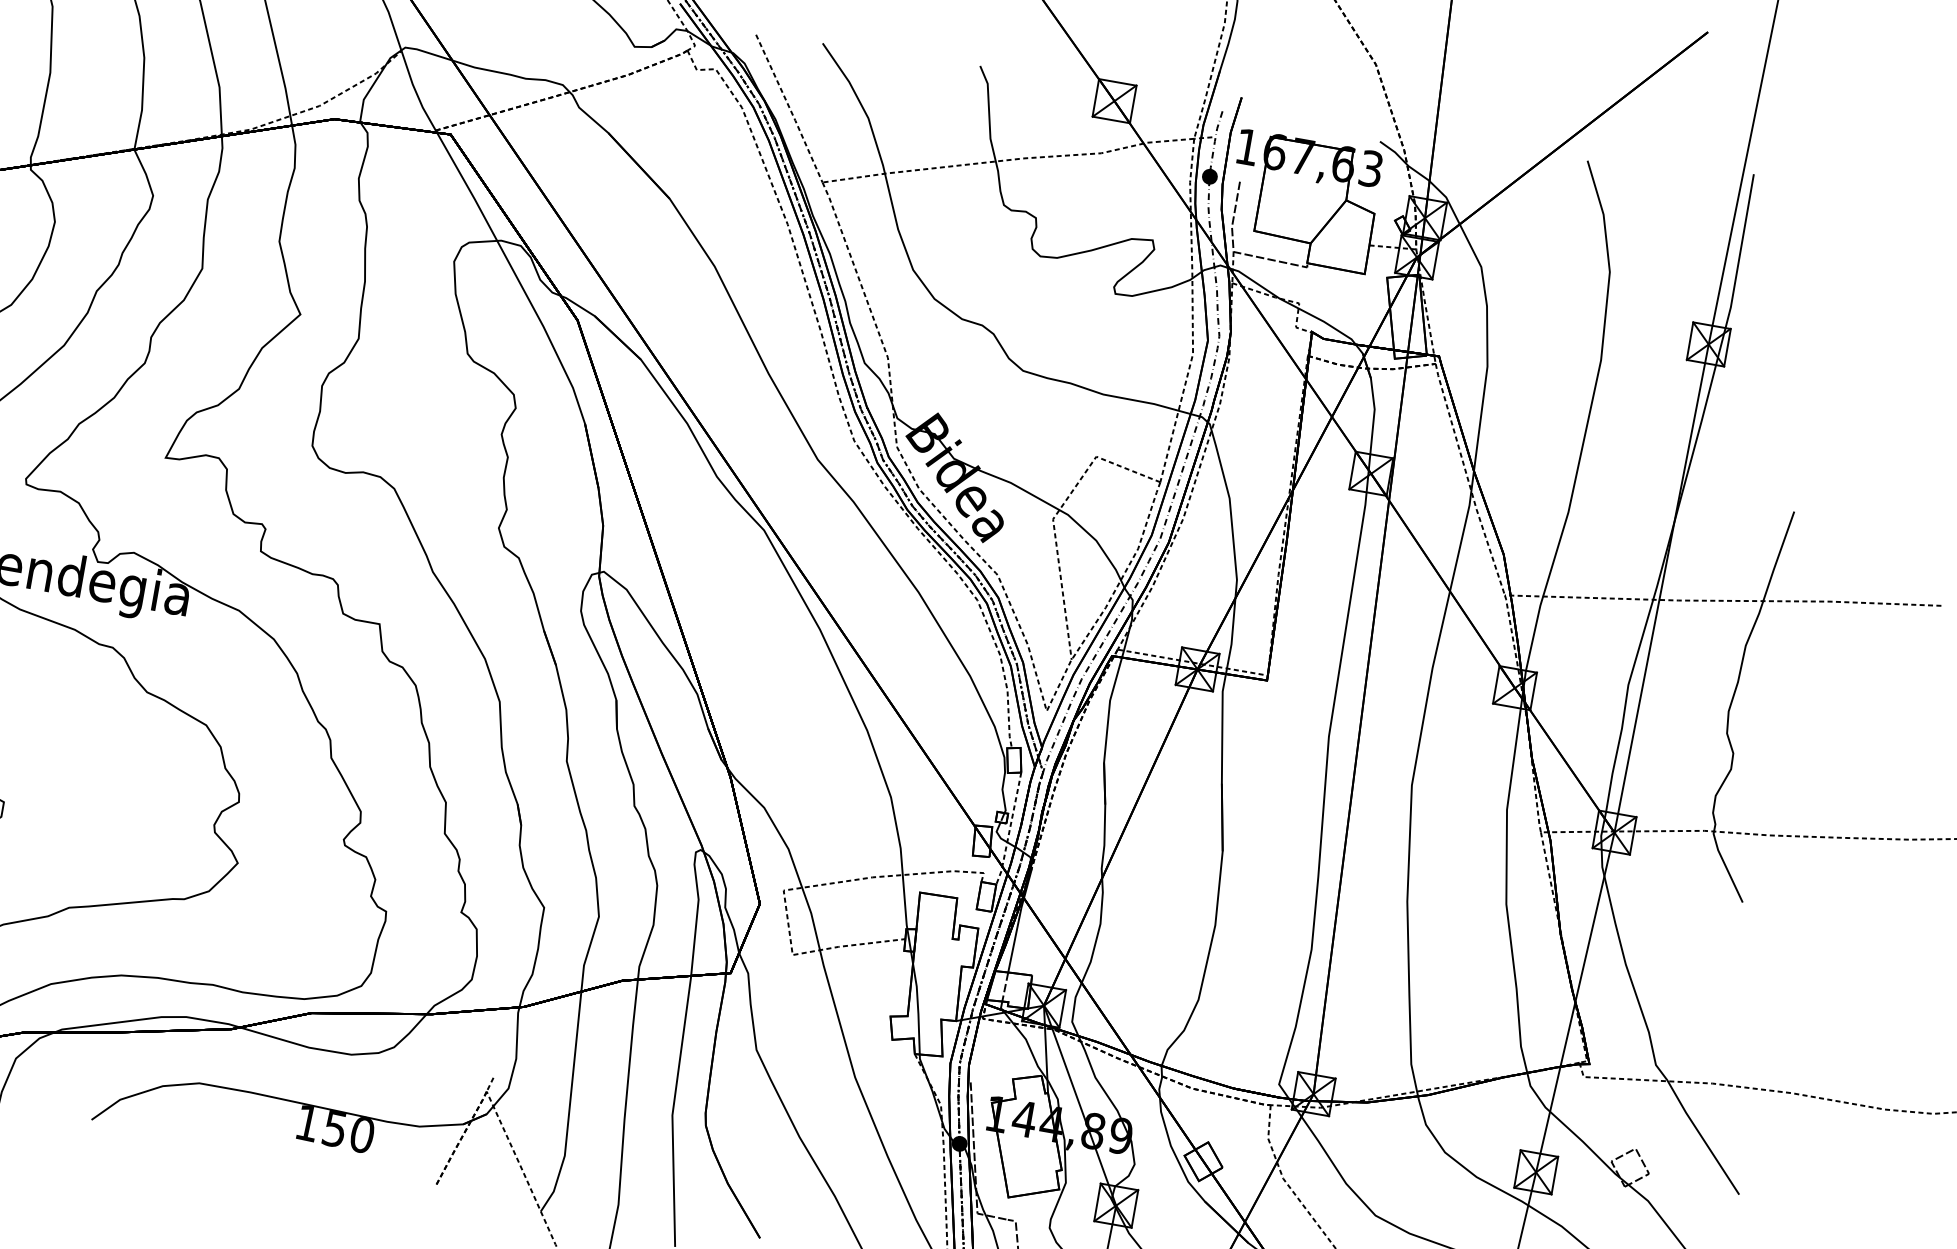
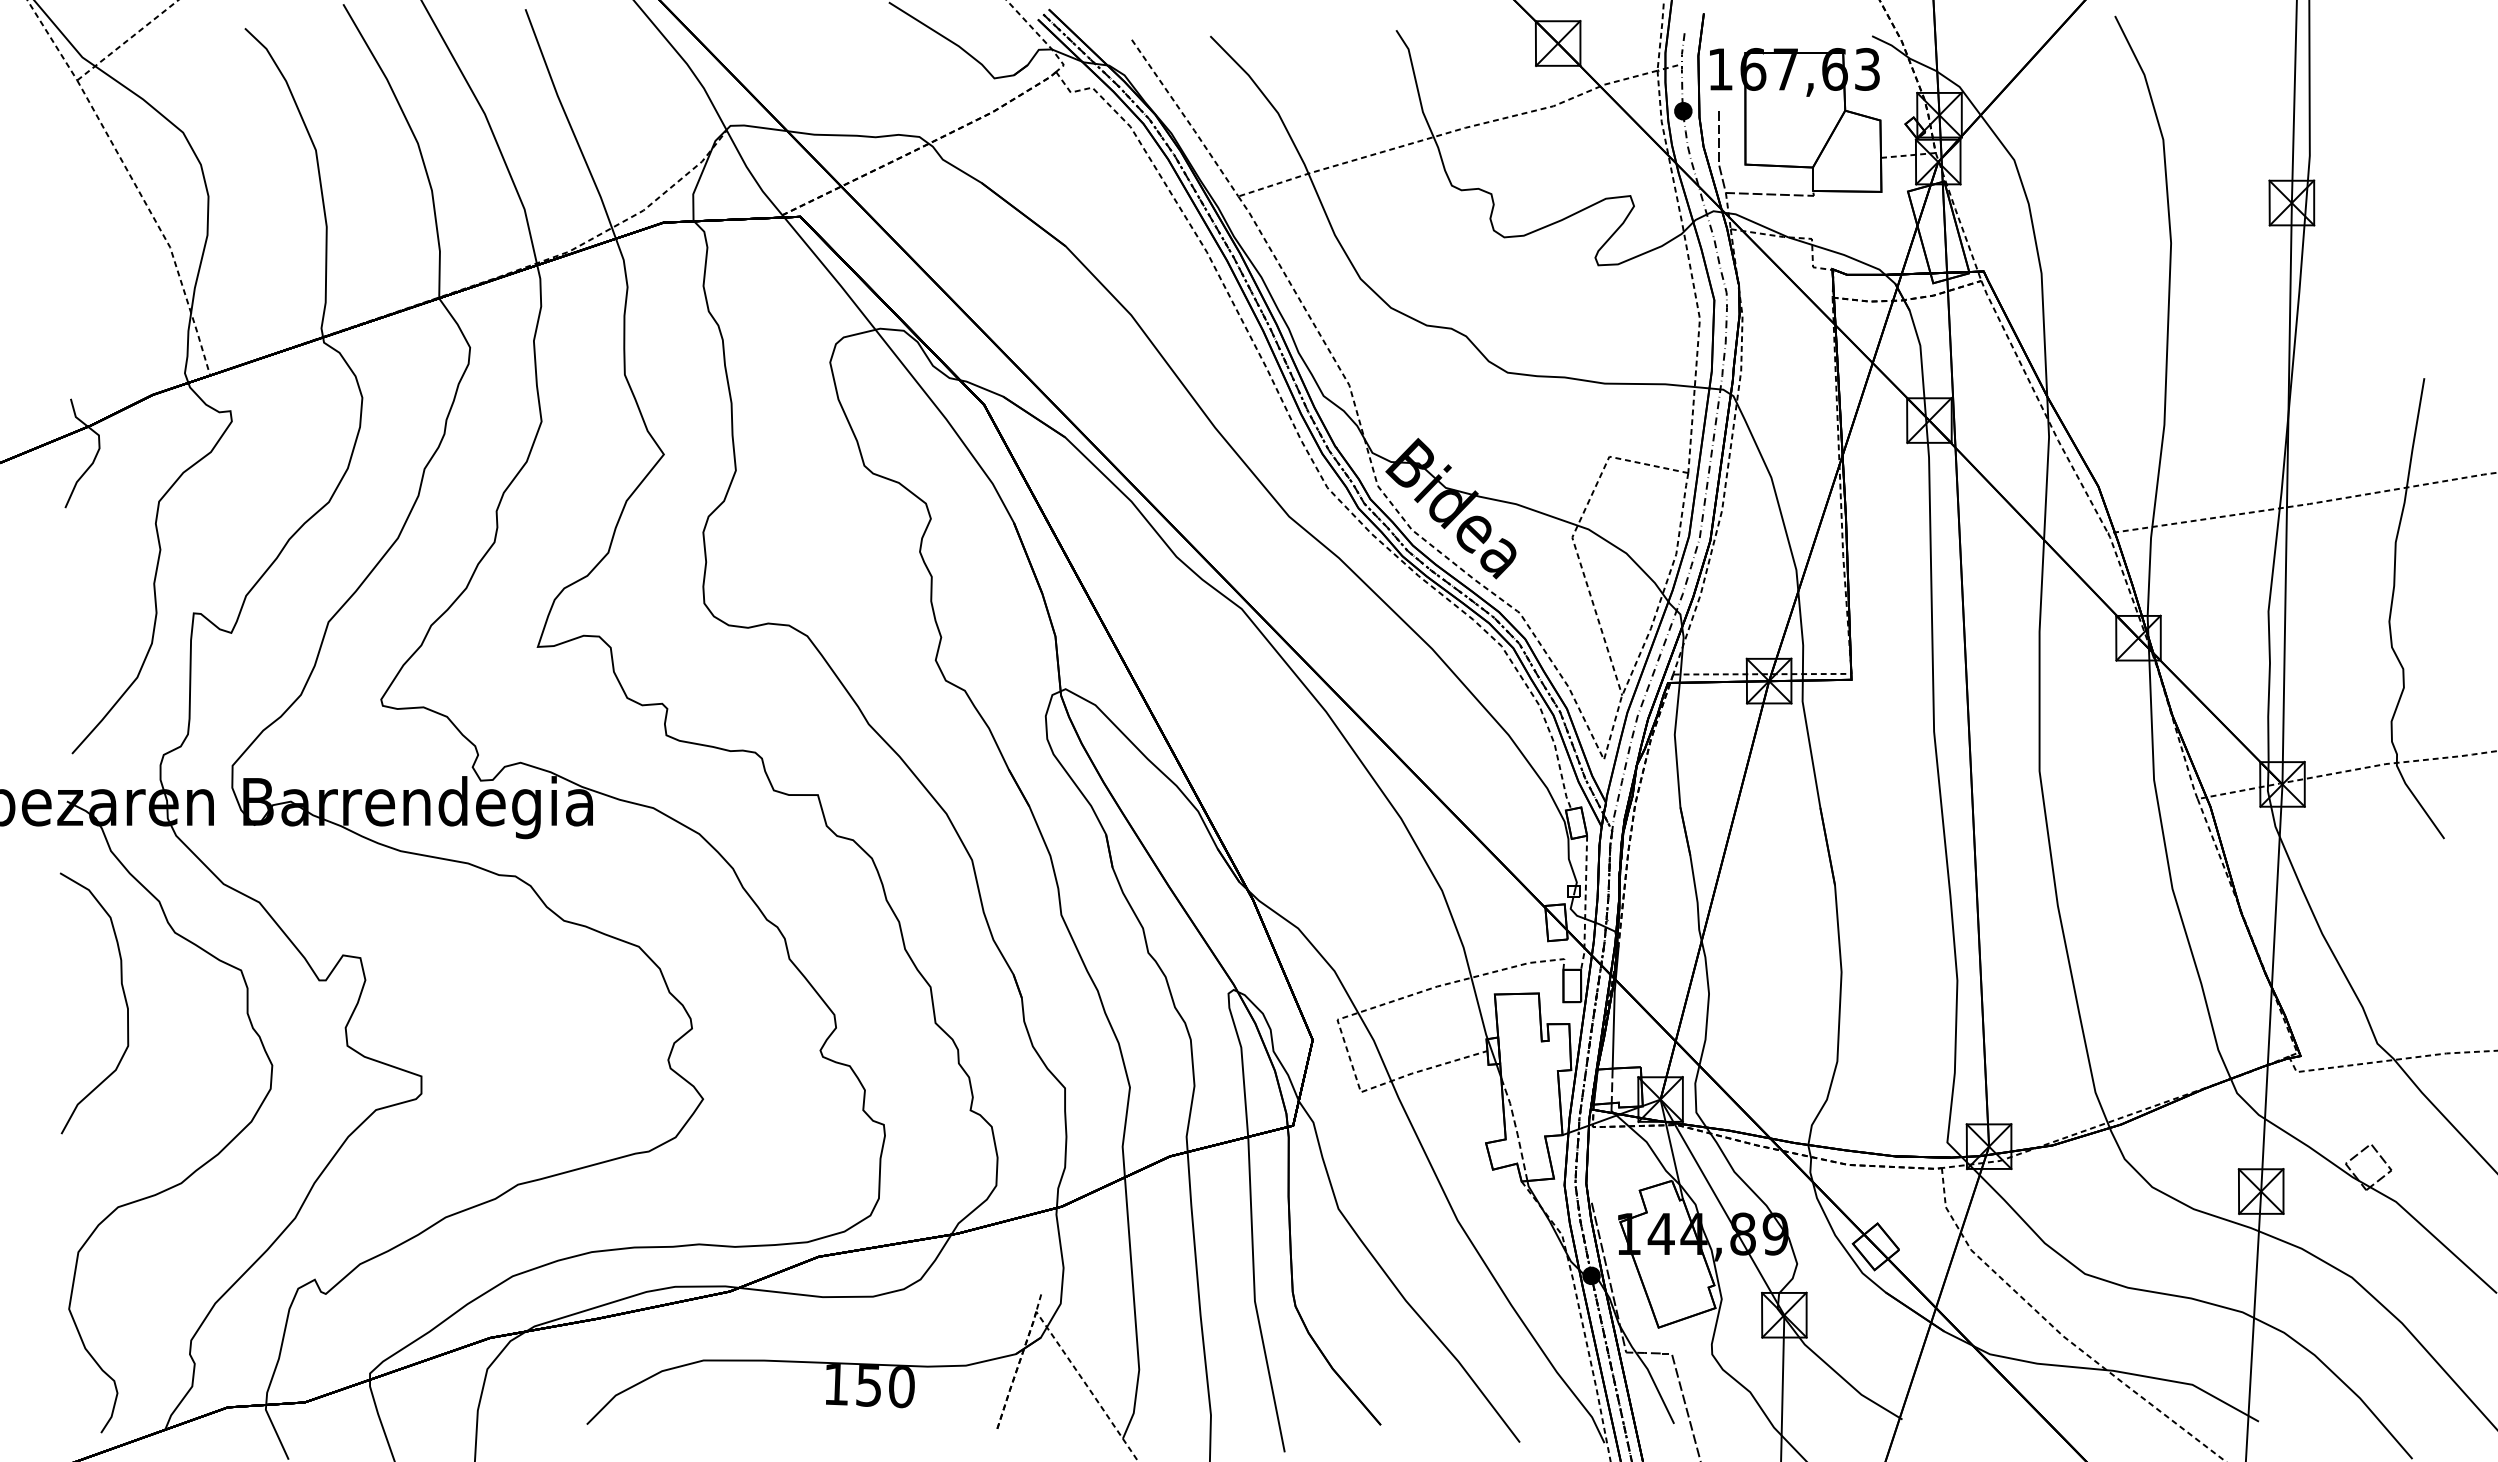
line: (918, 1009) -> (1516, 1129), solid -> dashed

